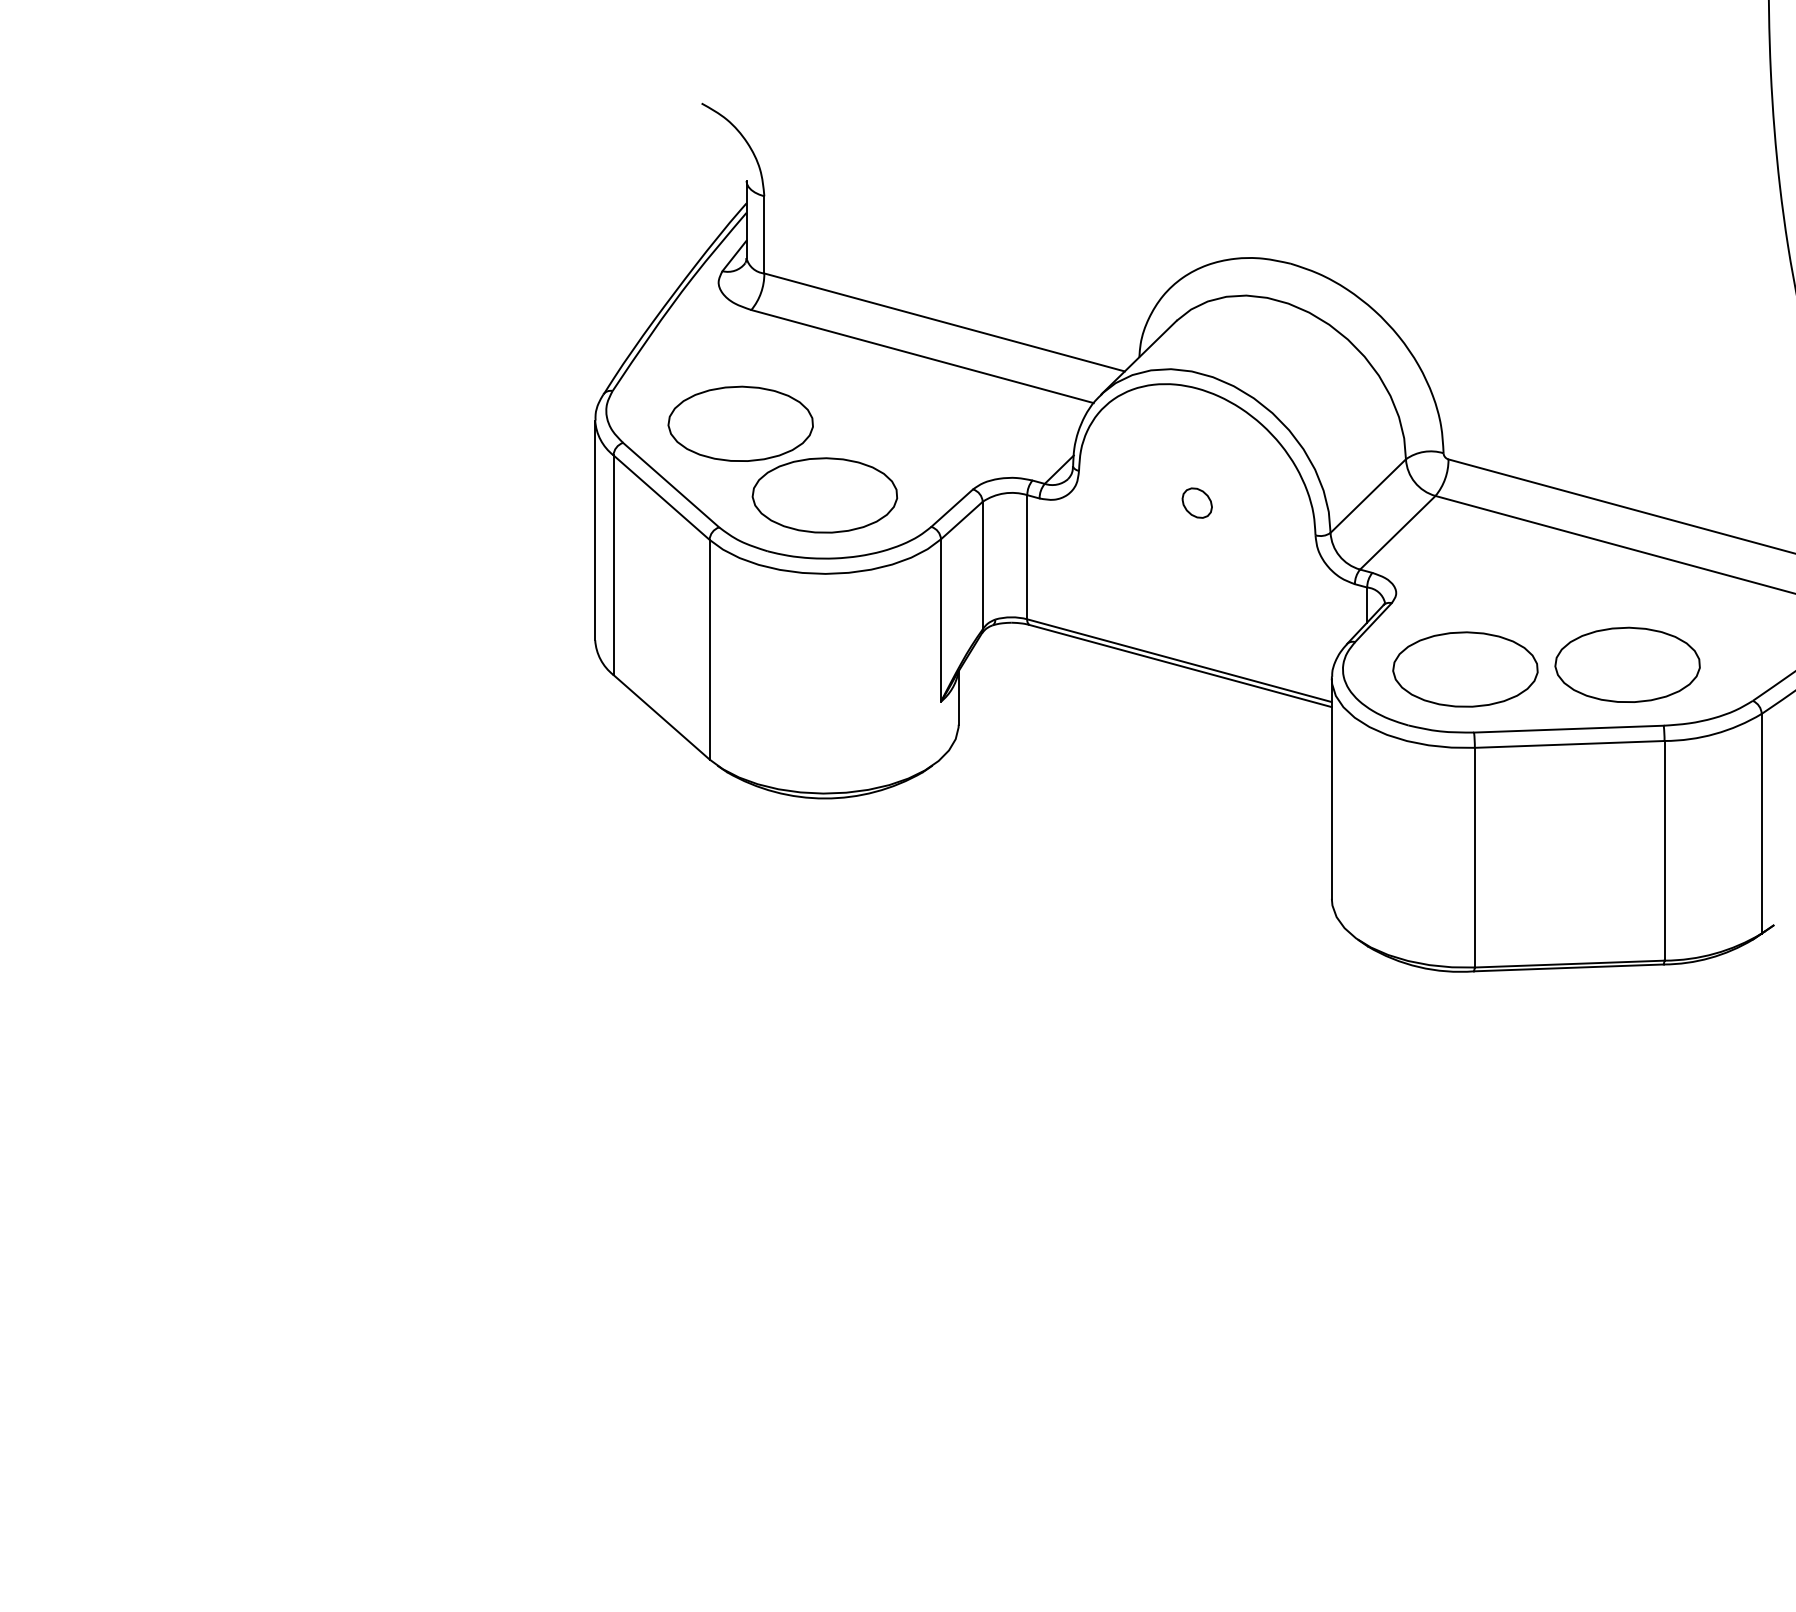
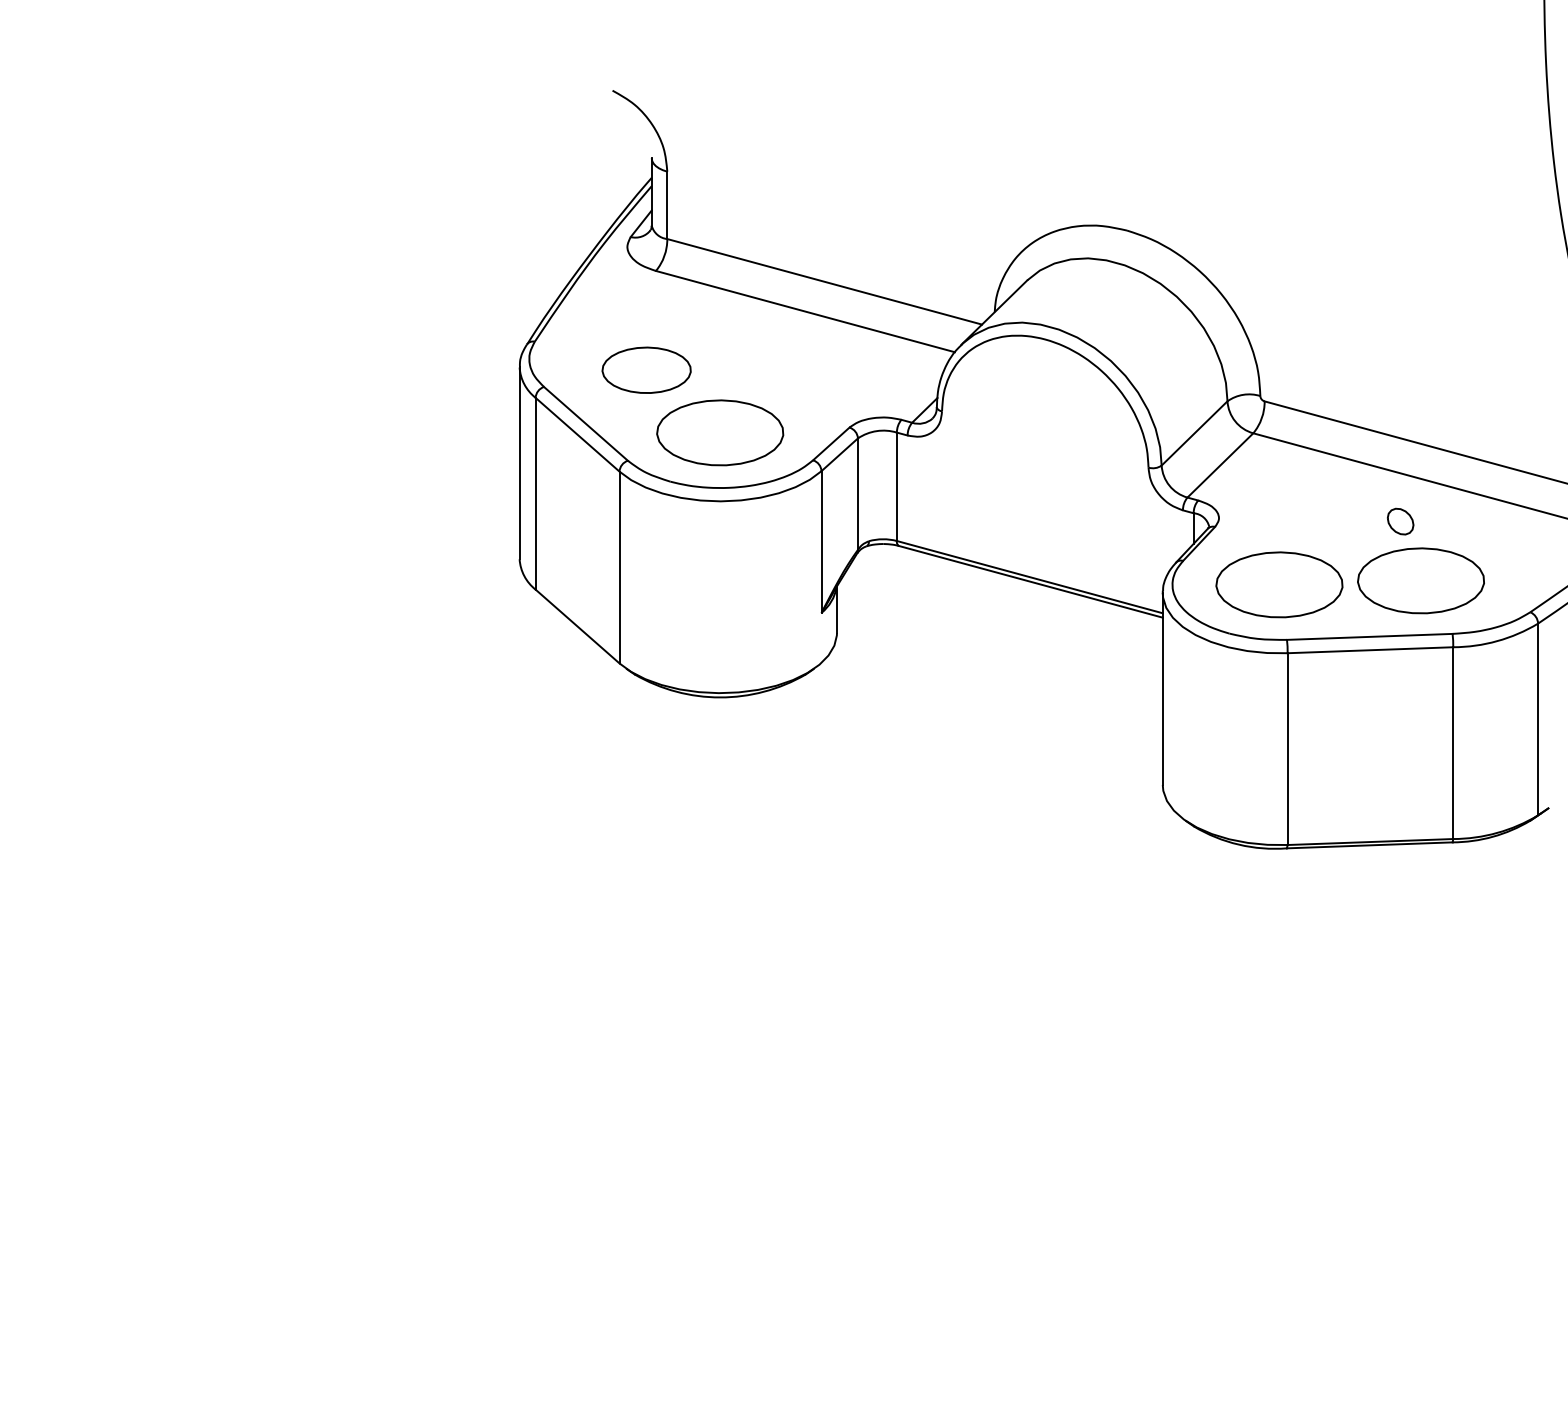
part: (740, 423) -> (646, 370), size x0.7
part: (1196, 502) -> (1399, 521), moved

